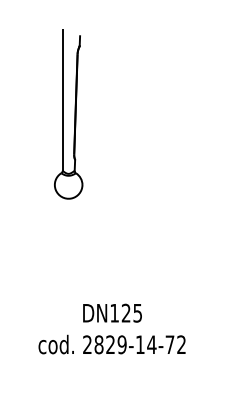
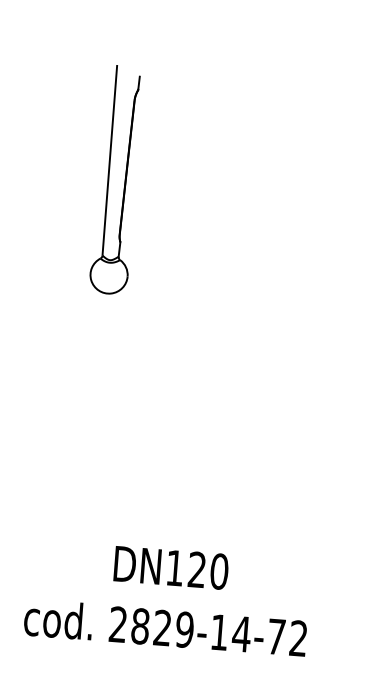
part: (68, 114) -> (115, 180), size x0.7
text: (137, 312) -> (218, 570), DN125 -> DN120

